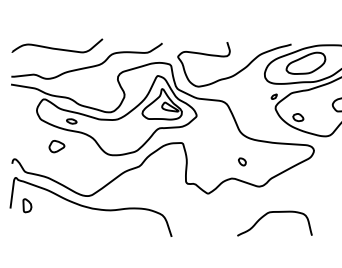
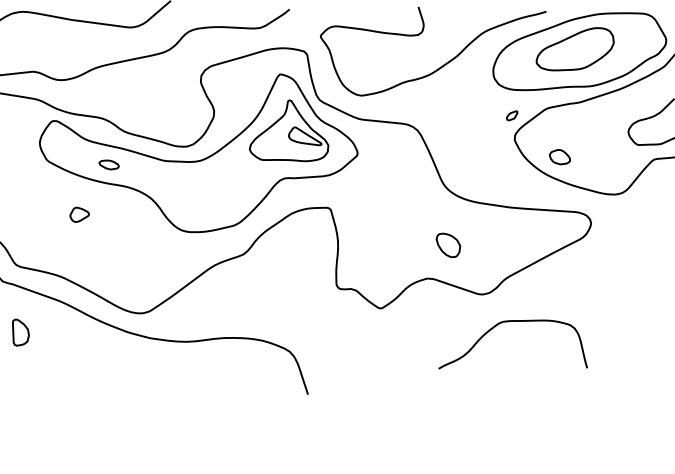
part: (56, 146) -> (78, 214), size x0.62
part: (242, 161) -> (448, 244), size x1.67
curve: (270, 213) -> (504, 324), moved

